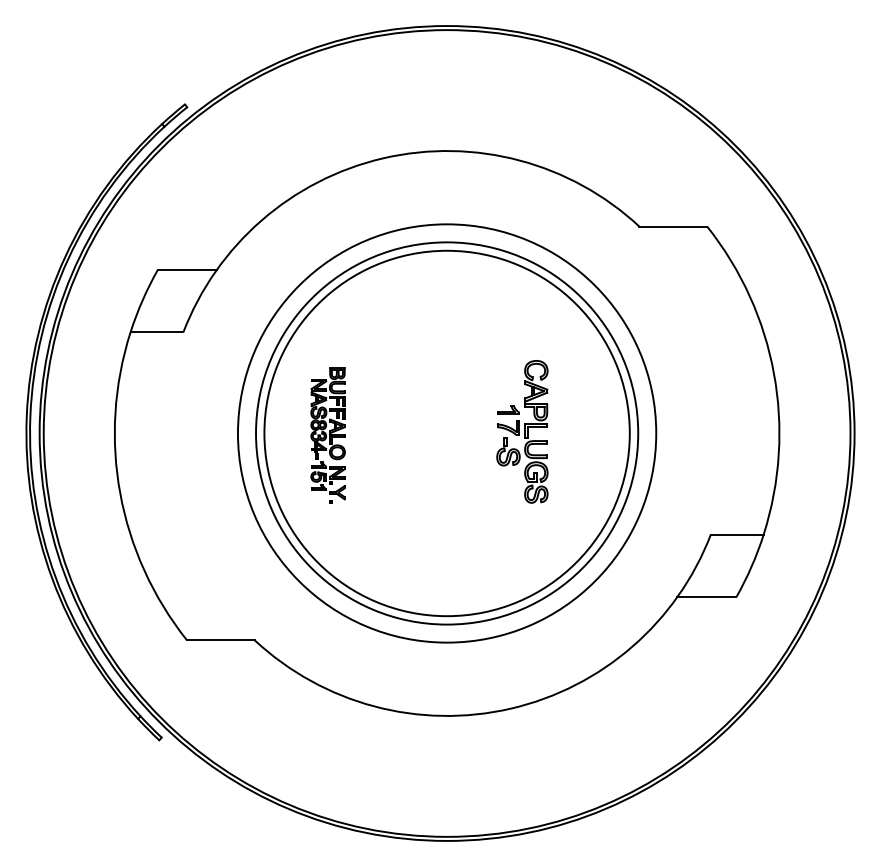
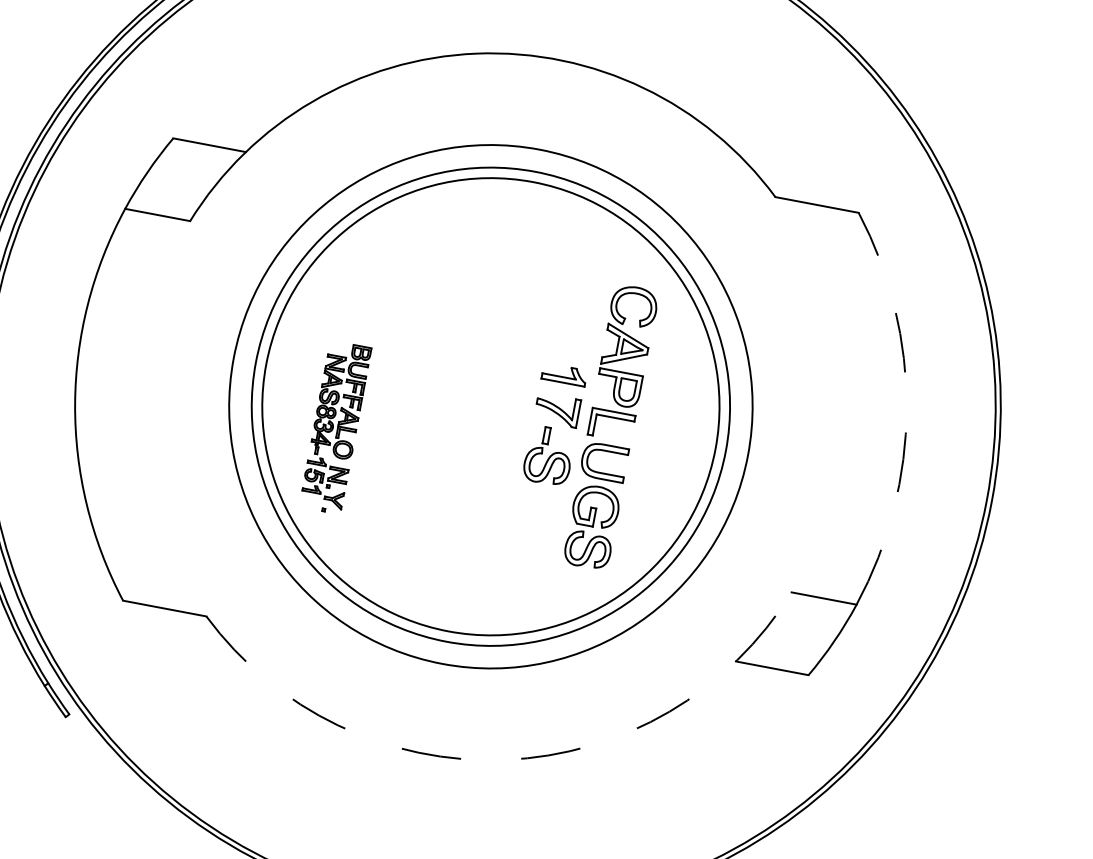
arc: (773, 373) -> (906, 408), solid -> dashed
part: (522, 431) -> (584, 421), size x1.6
part: (327, 435) -> (334, 426), moved
arc: (510, 708) -> (504, 759), solid -> dashed

